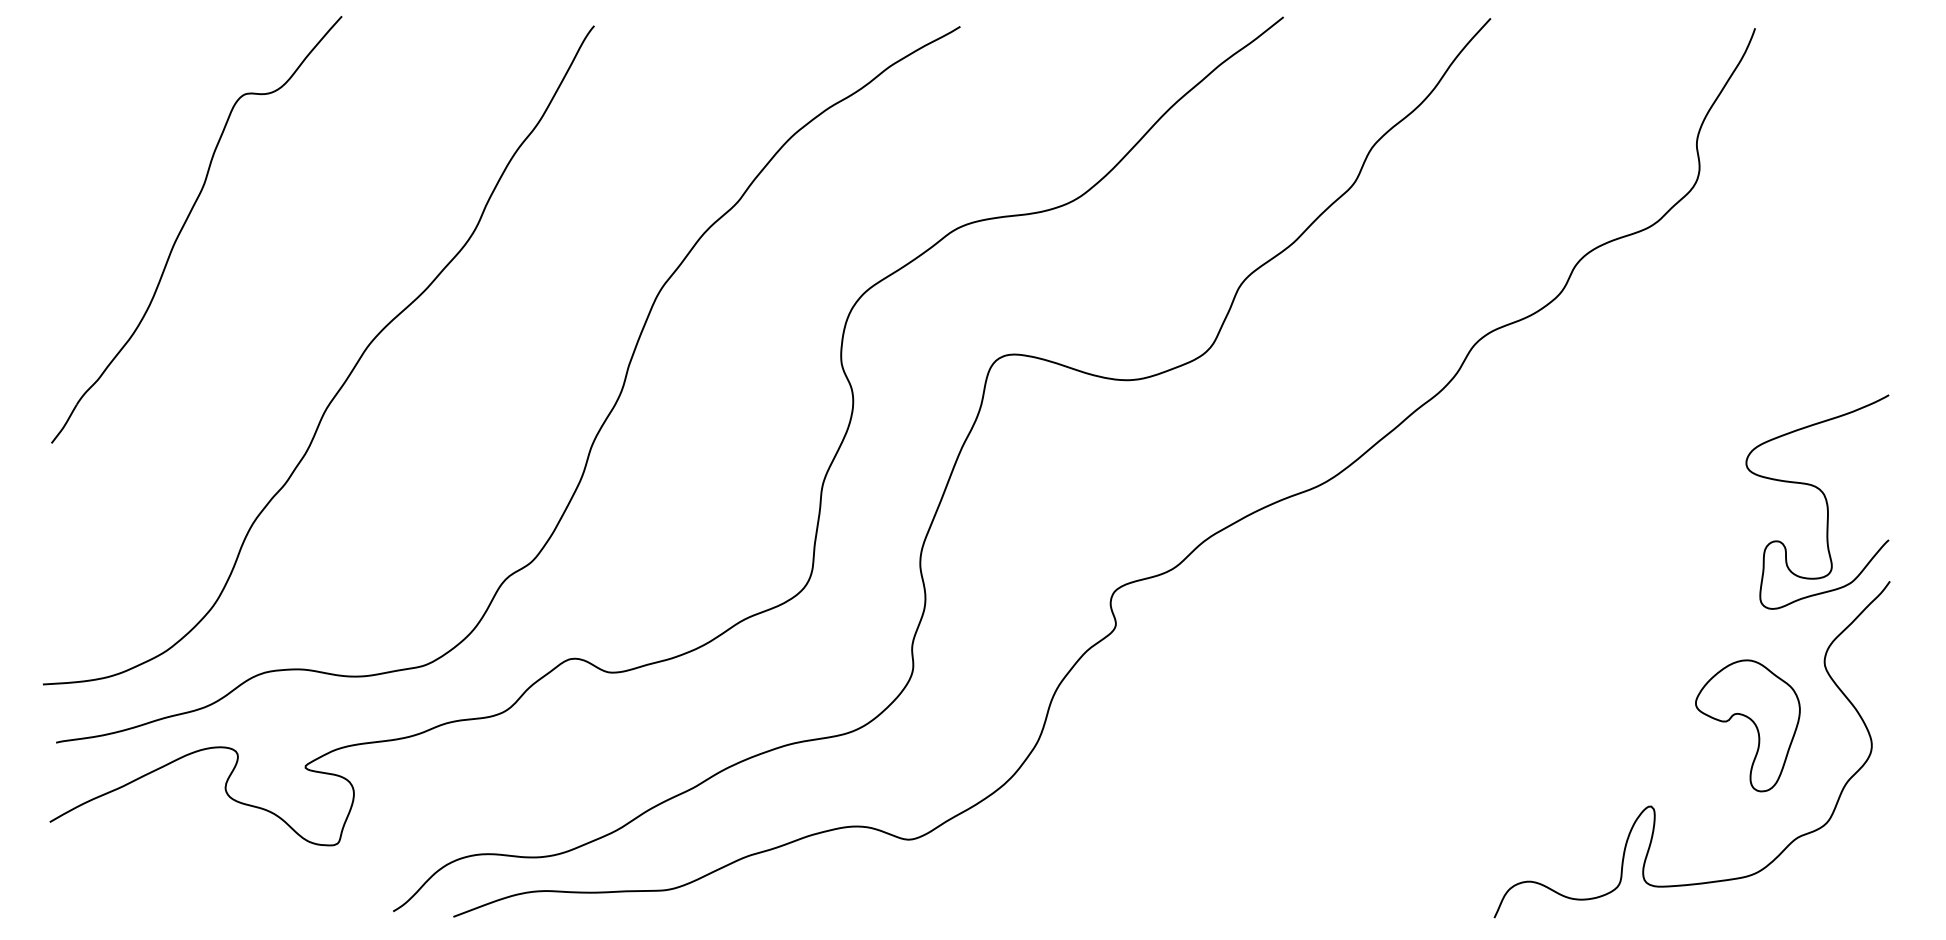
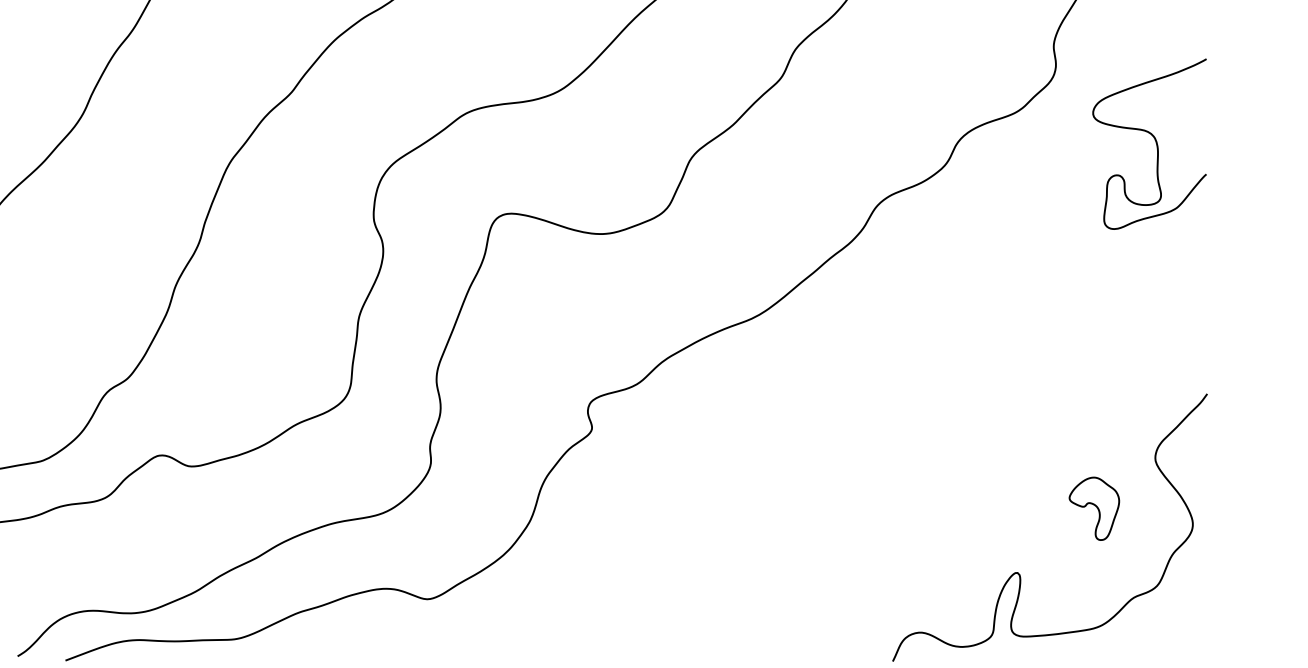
curve: (1824, 498) -> (1155, 141), moved
part: (1747, 725) -> (1094, 508), size x0.6

